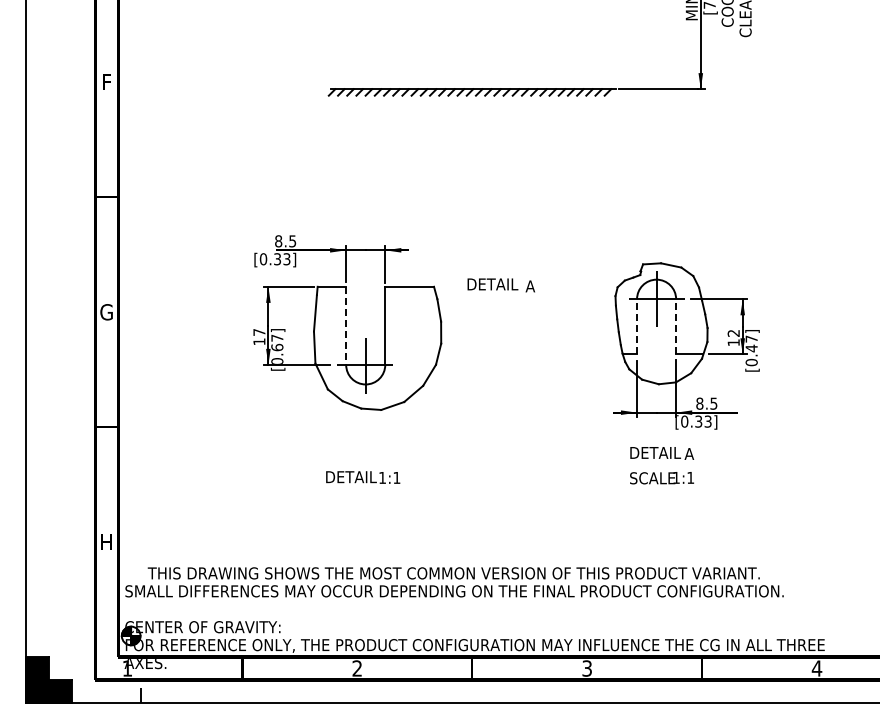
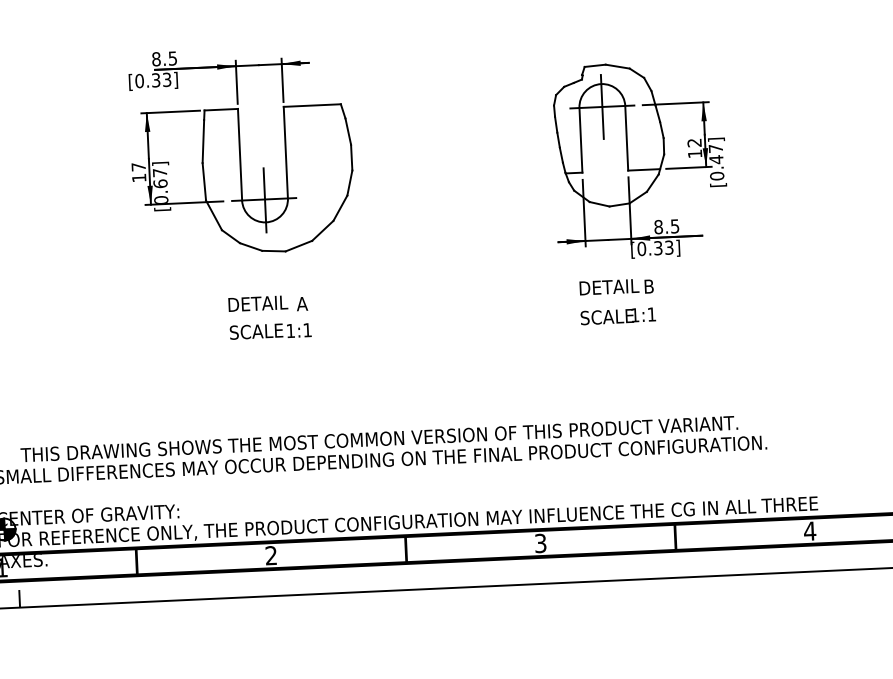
text: (500, 285) -> (267, 304), moved
line: (346, 326) -> (240, 155), dashed -> solid
line: (637, 326) -> (581, 139), dashed -> solid
line: (676, 326) -> (627, 137), dashed -> solid
text: (689, 453) -> (649, 286), A -> B
text: (351, 477) -> (254, 332), DETAIL -> SCALE

